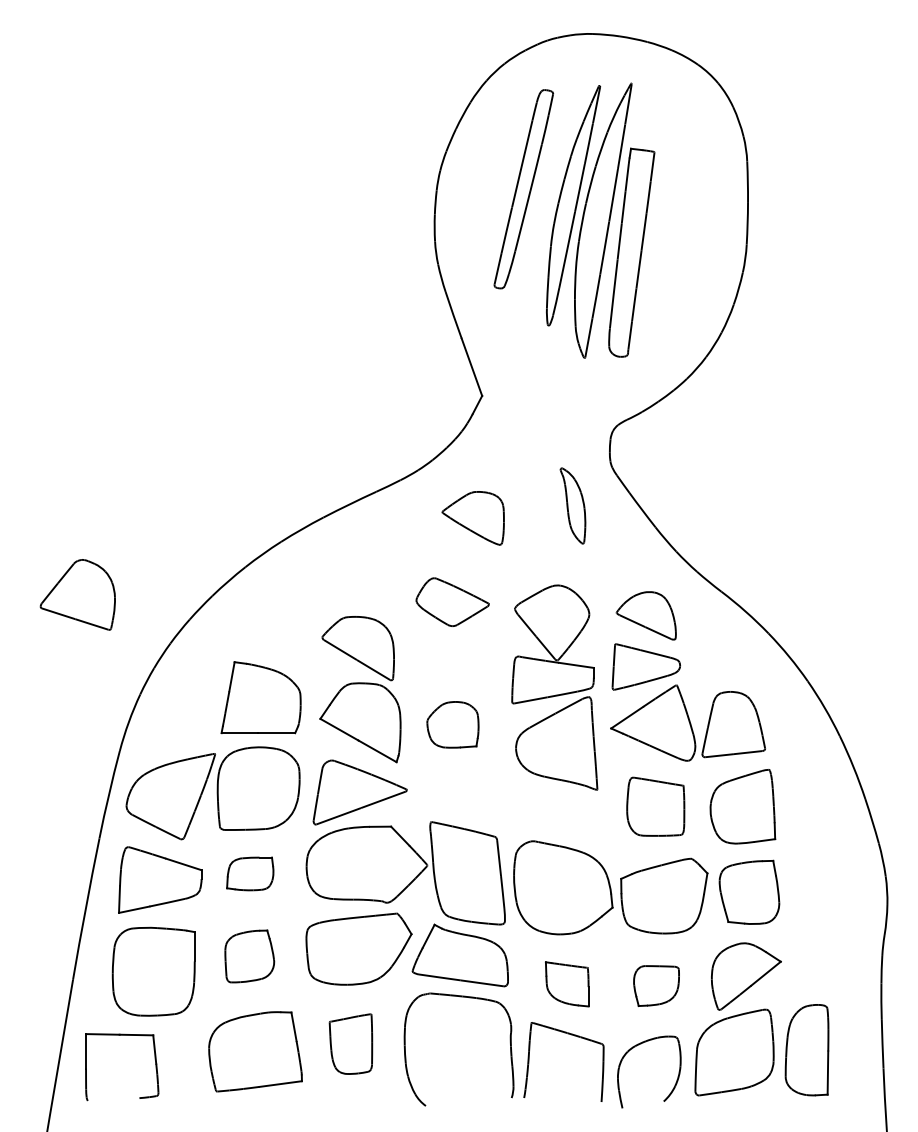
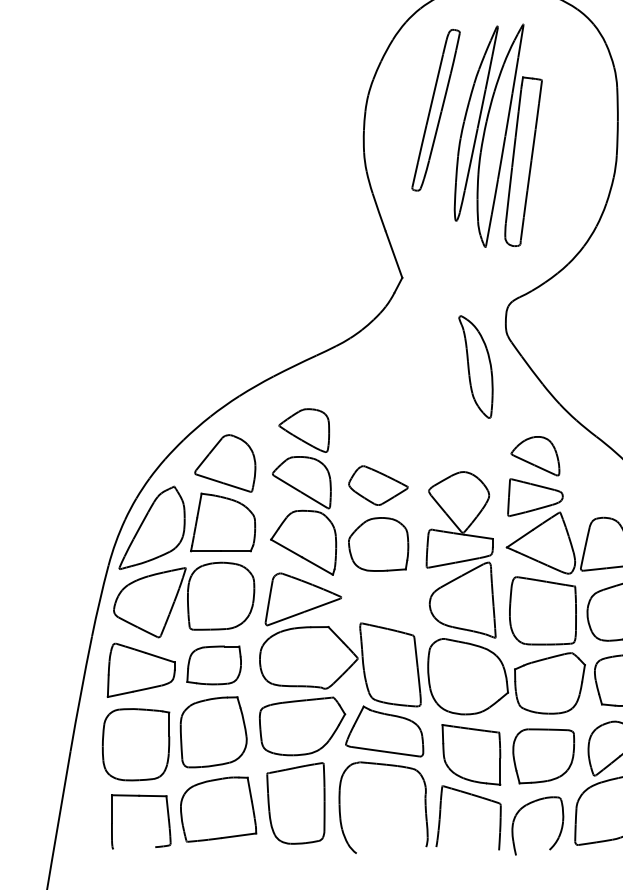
part: (572, 505) -> (475, 366), size x1.67
part: (472, 518) -> (303, 430), moved
part: (77, 594) -> (225, 463), moved
part: (452, 601) -> (378, 485), moved
part: (554, 687) -> (460, 554), moved
part: (173, 704) -> (152, 528), added
part: (452, 724) -> (378, 544), size x1.43
part: (655, 806) -> (542, 610), size x1.43
part: (250, 873) -> (214, 665), size x1.43
part: (249, 956) -> (213, 732), size x1.67
part: (566, 984) -> (470, 755), size x1.67
part: (656, 985) -> (543, 755), size x1.67
part: (122, 1035) -> (141, 796), moved
part: (350, 1043) -> (295, 802), size x1.67

